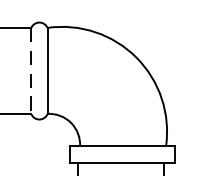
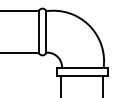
line: (31, 72) -> (38, 32), dashed -> solid

